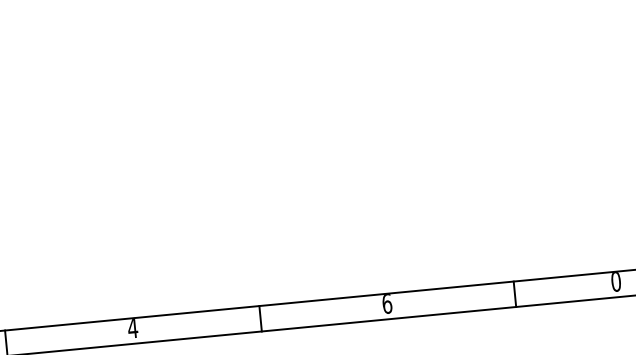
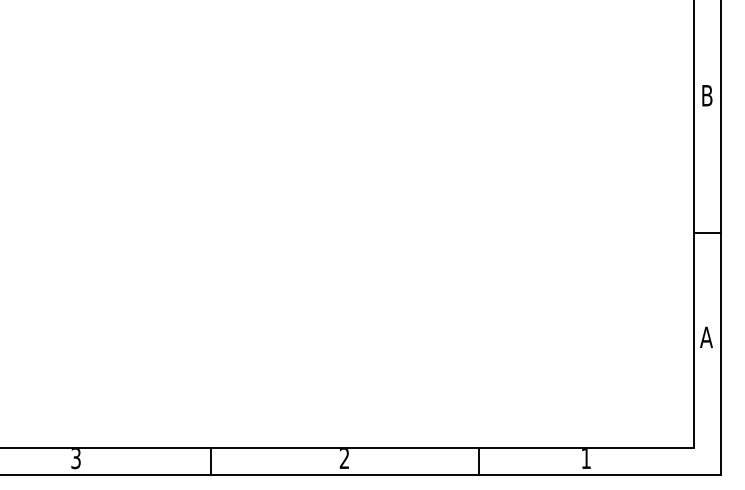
text: (616, 282) -> (586, 459), 0 -> 1
text: (387, 304) -> (344, 459), 6 -> 2
text: (132, 329) -> (75, 459), 4 -> 3

